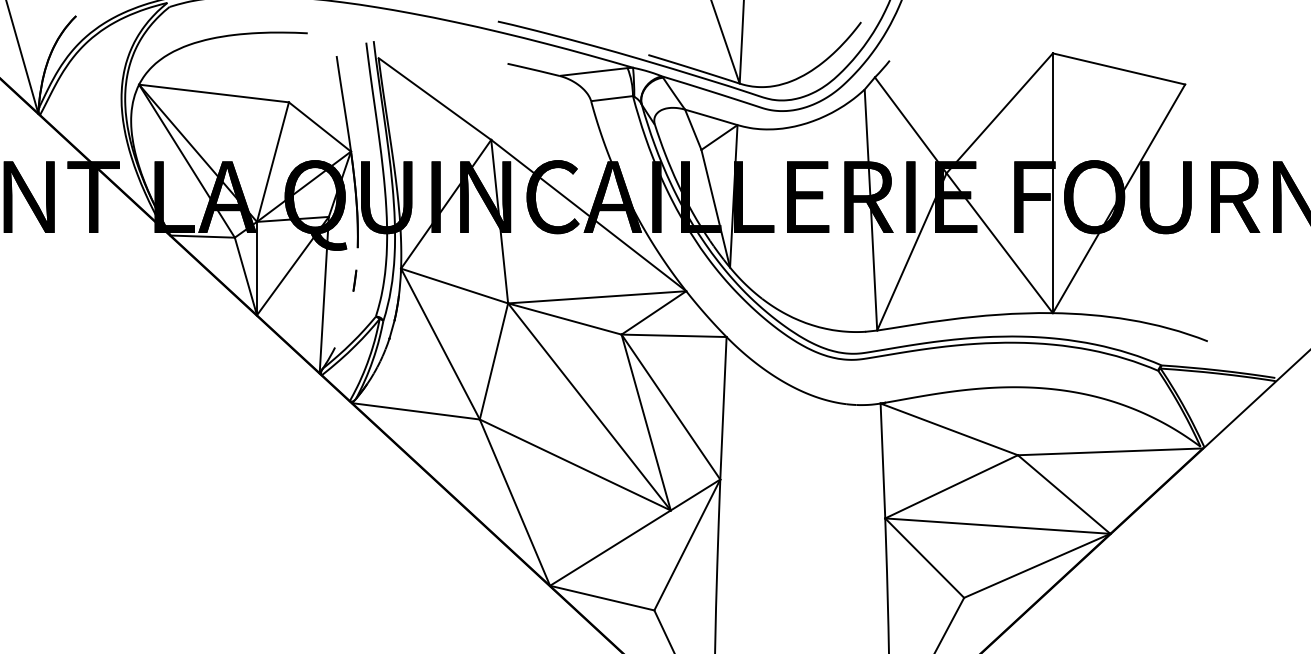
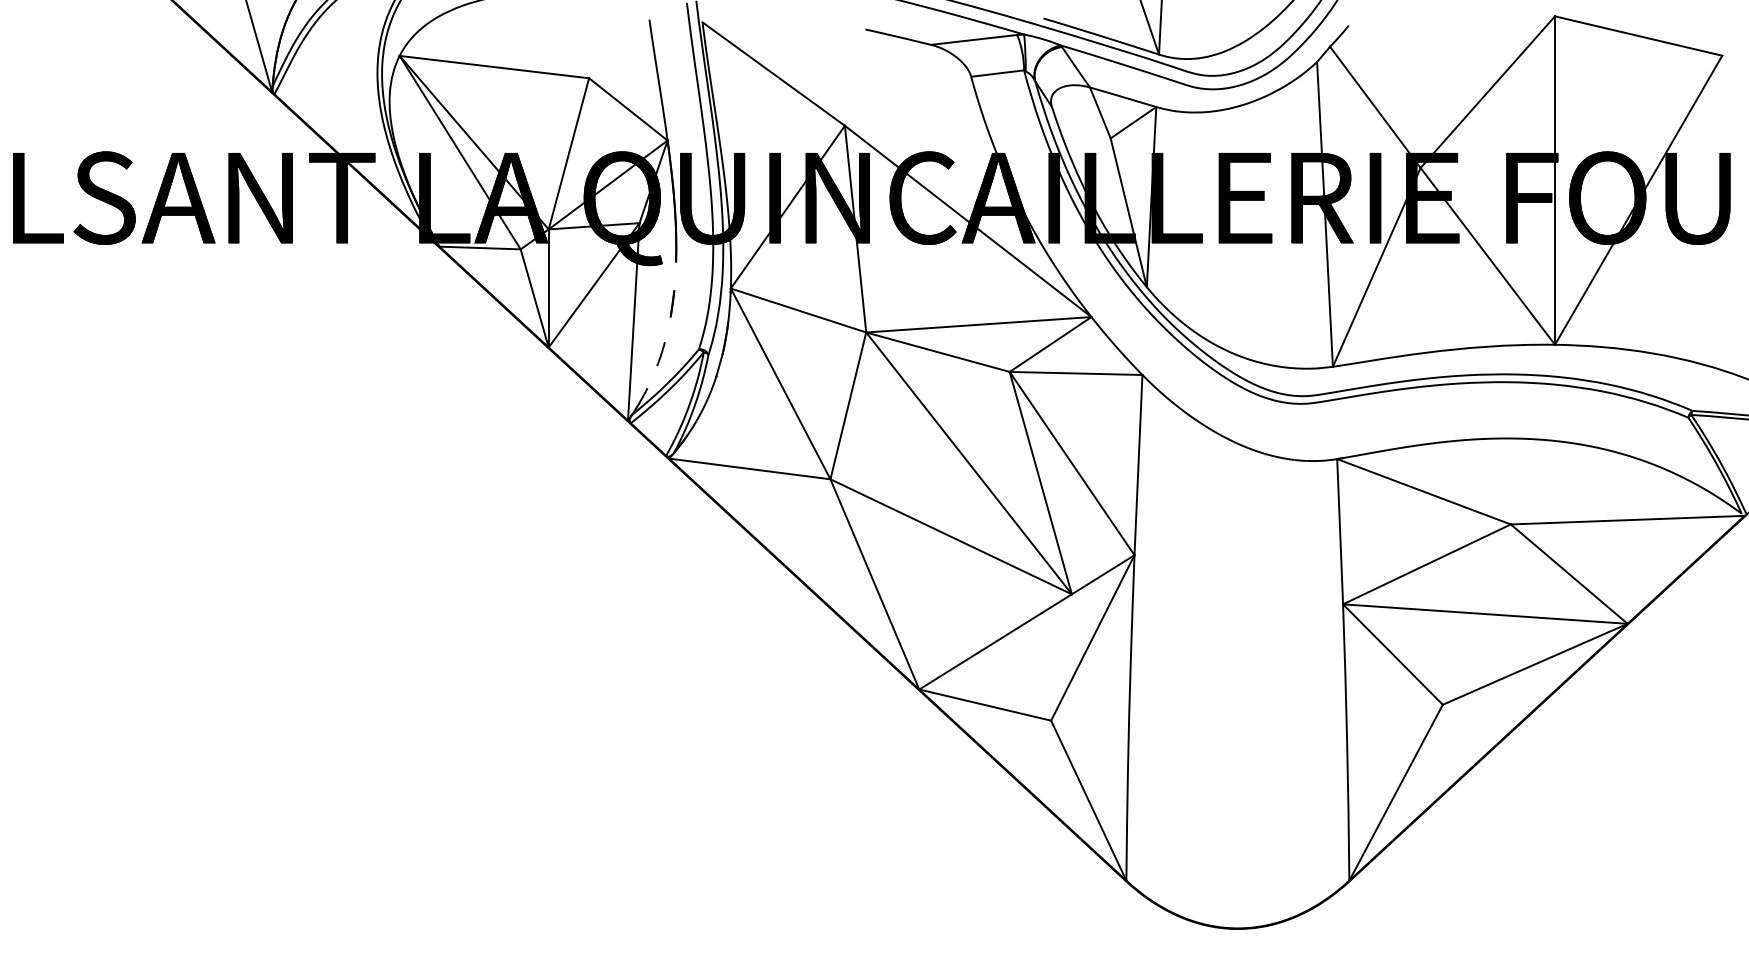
line: (345, 320) -> (660, 354), added

